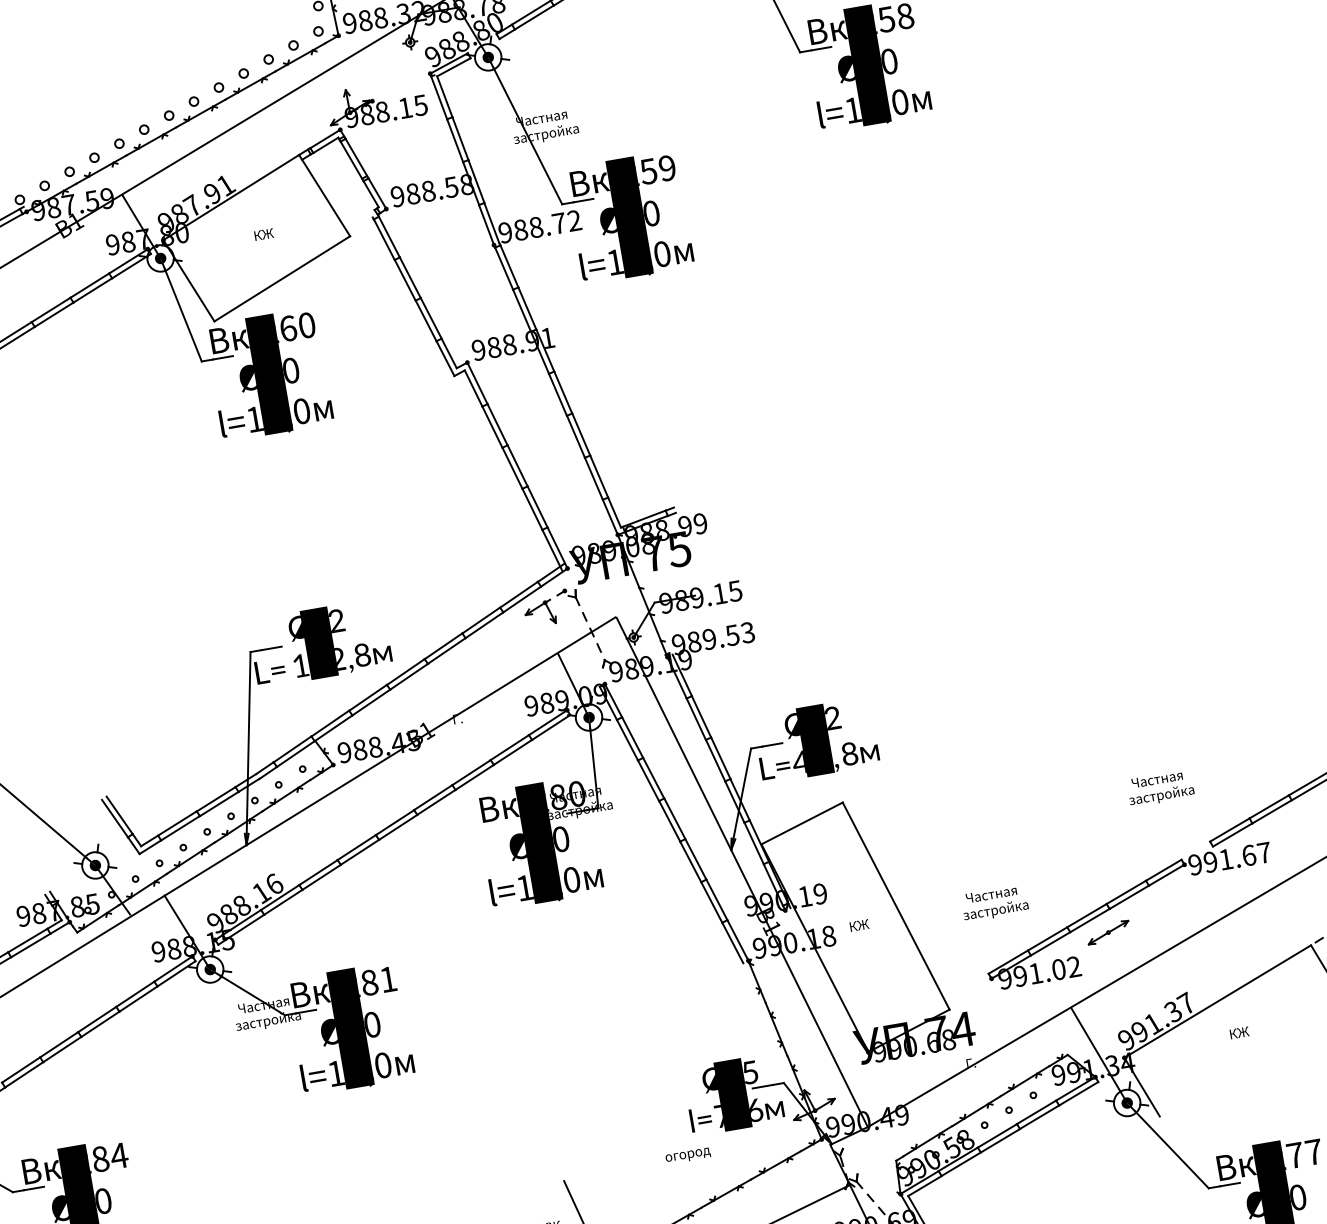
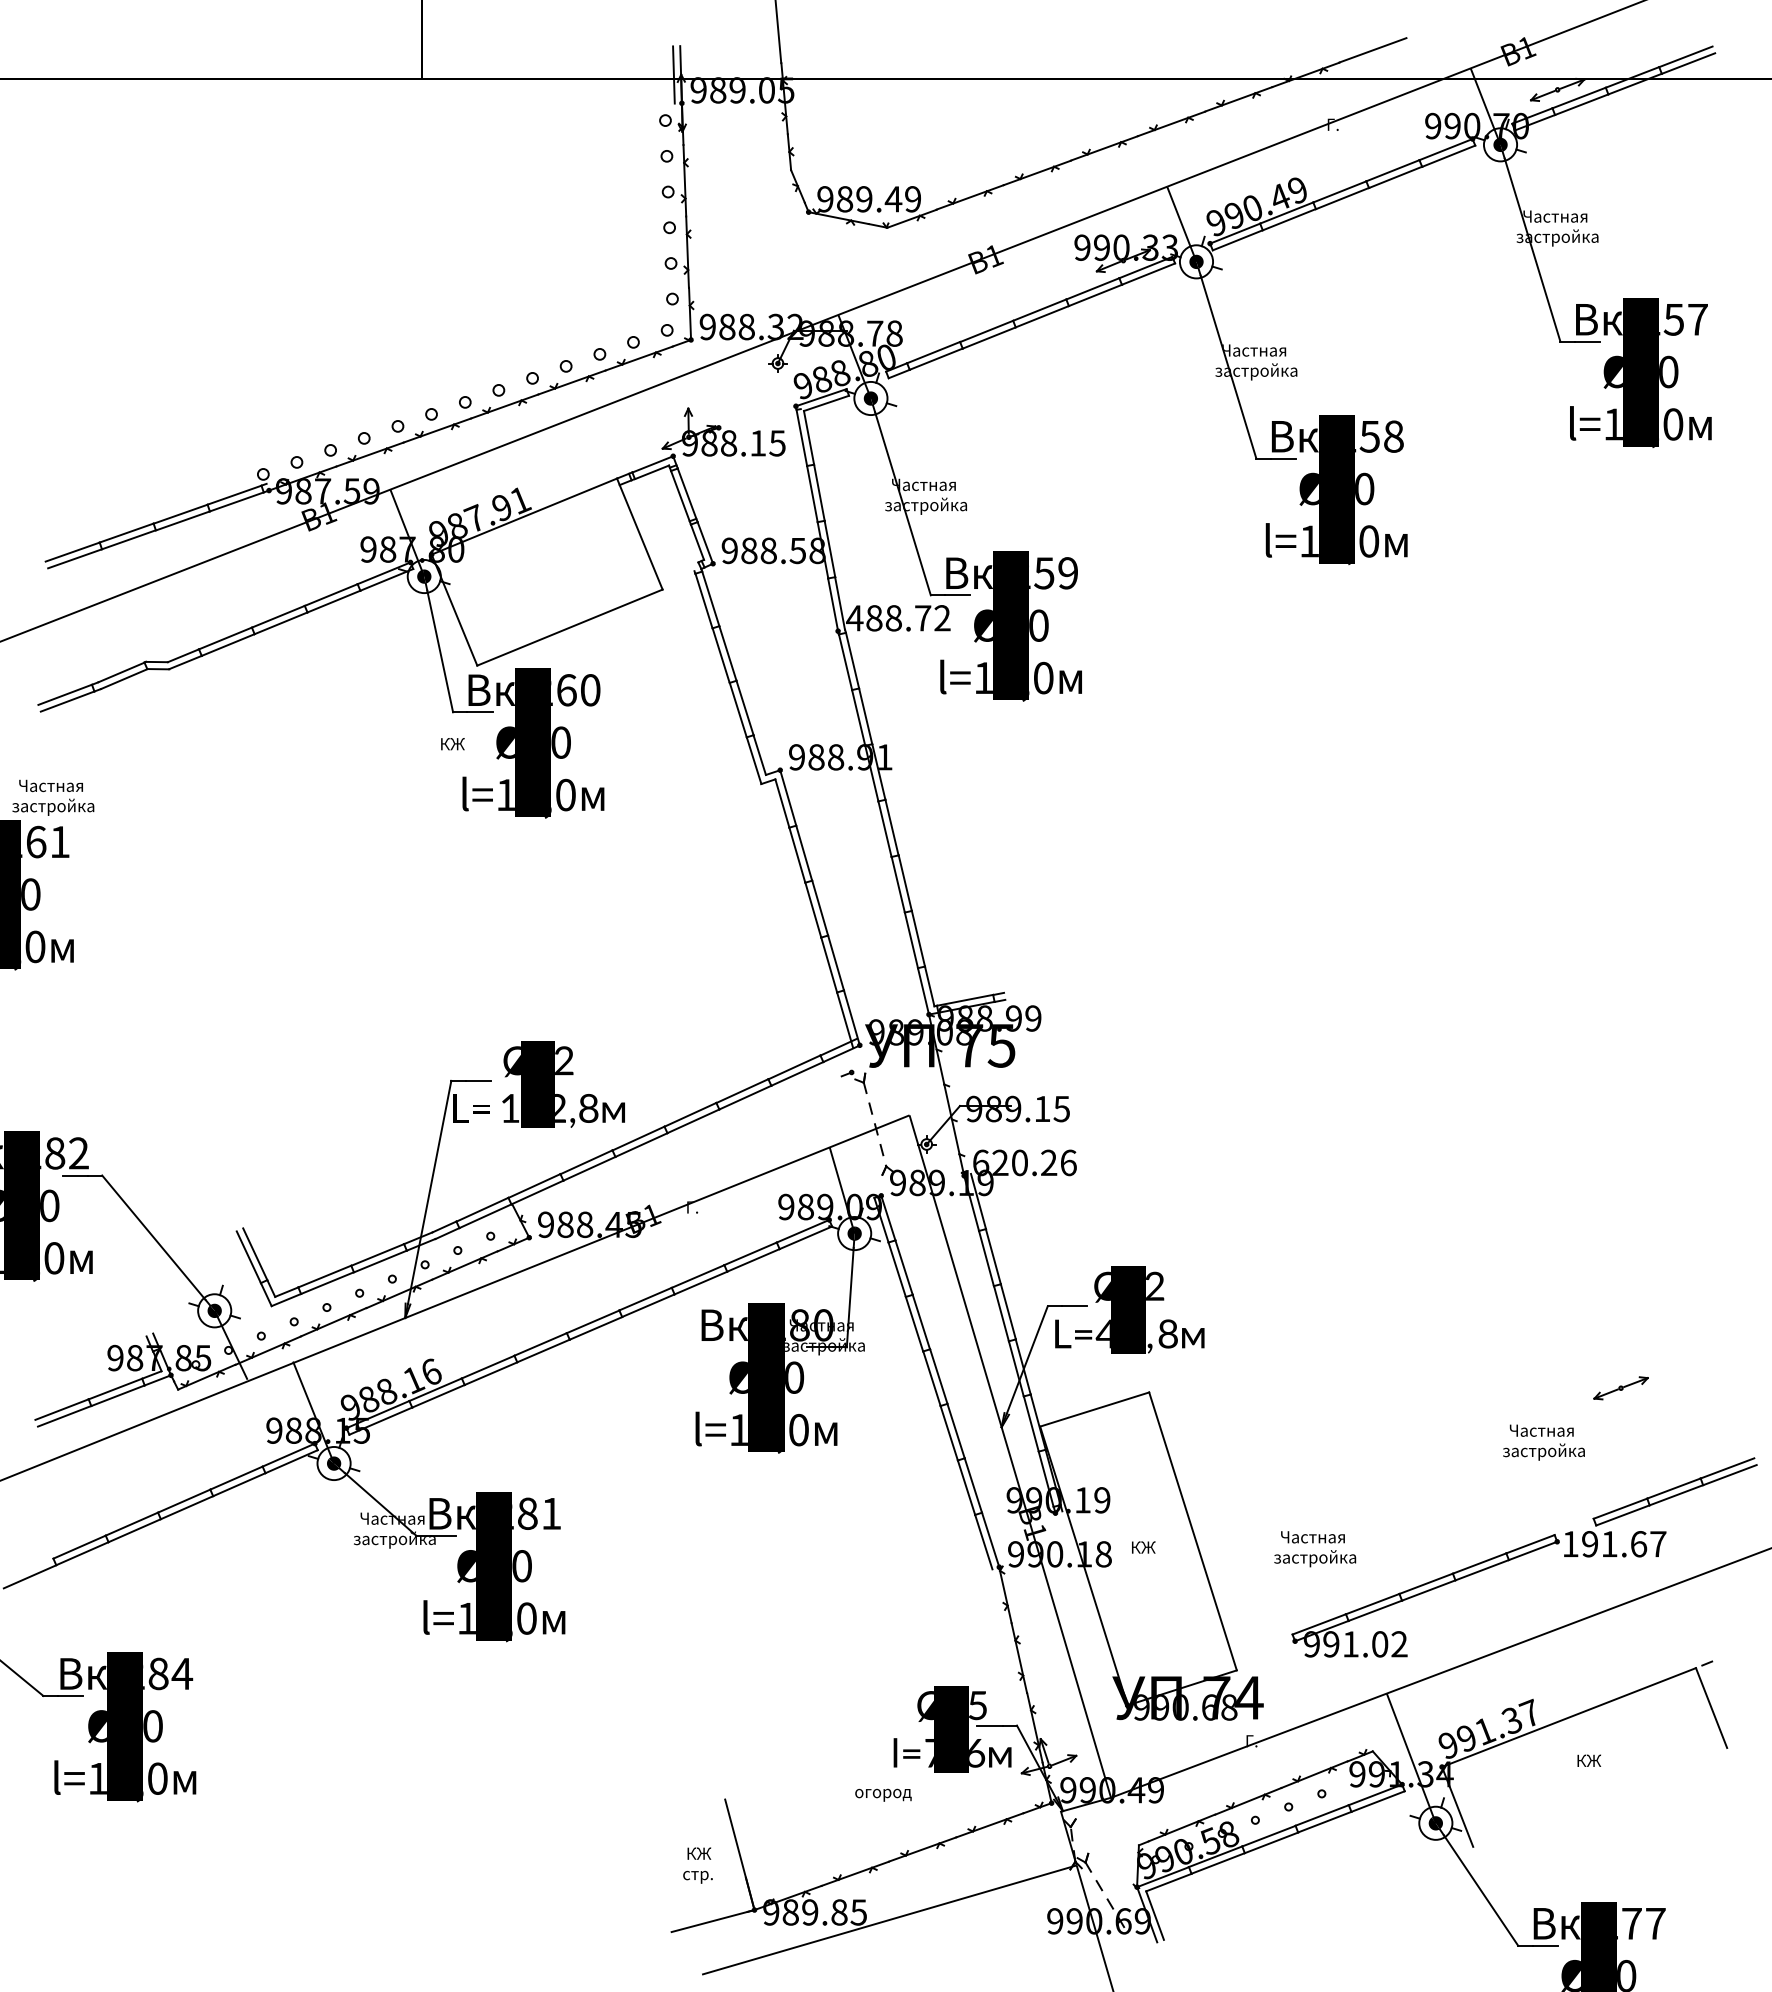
text: (505, 232) -> (854, 618), 988.72 -> 488.72
text: (263, 234) -> (452, 744), moved
part: (537, 608) -> (814, 1088), removed
text: (713, 638) -> (1024, 1162), 989.53 -> 620.26
text: (1195, 865) -> (1570, 1544), 991.67 -> 191.67
part: (1108, 932) -> (1620, 1388), moved

